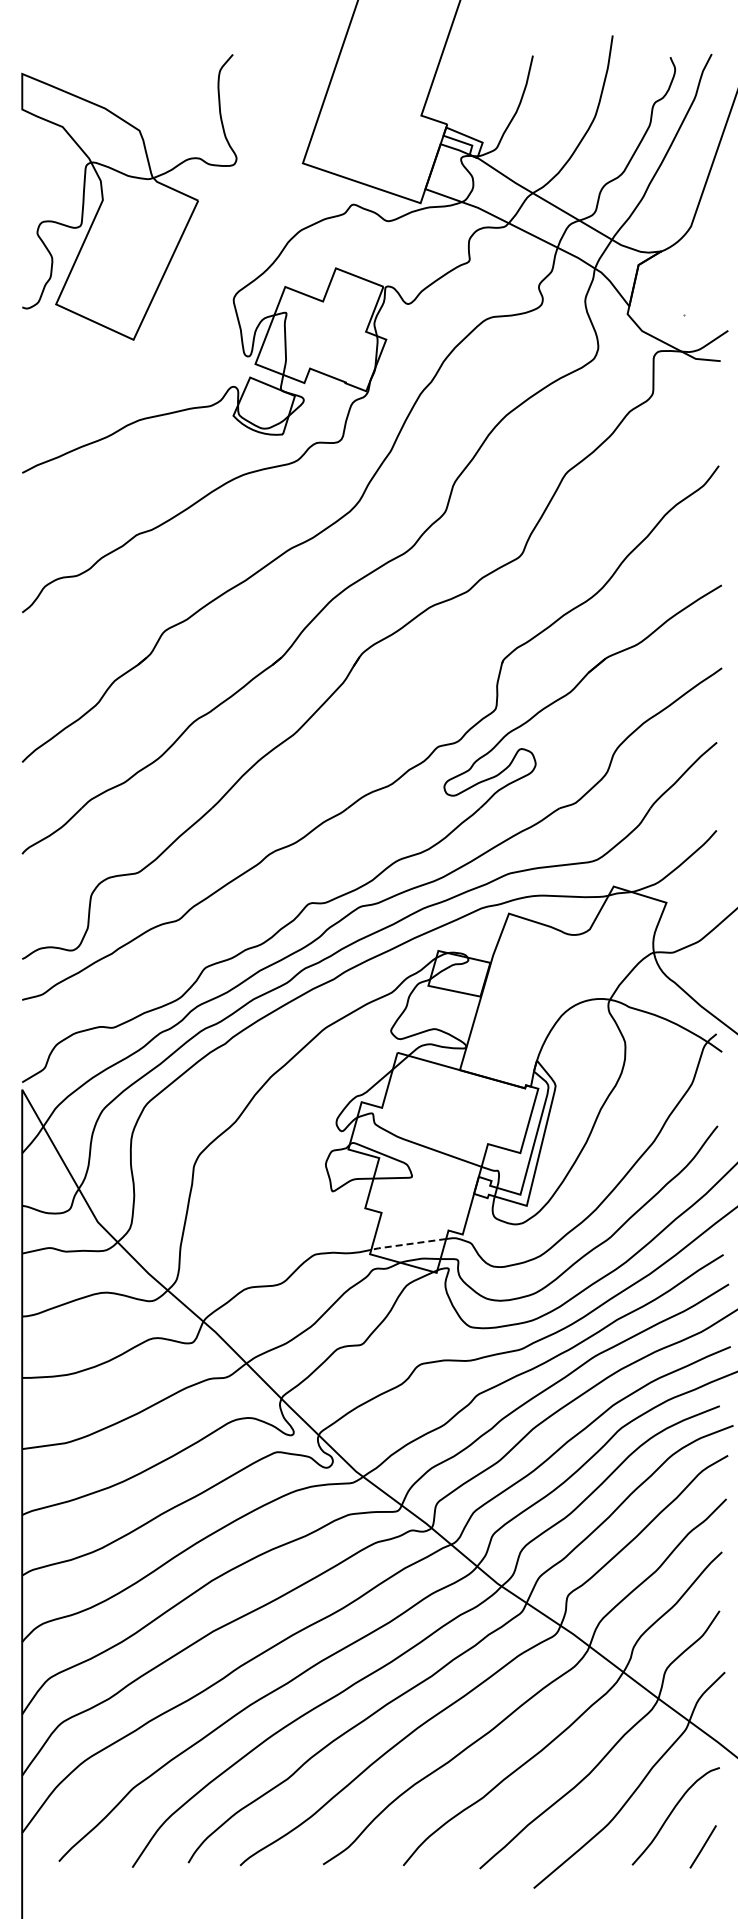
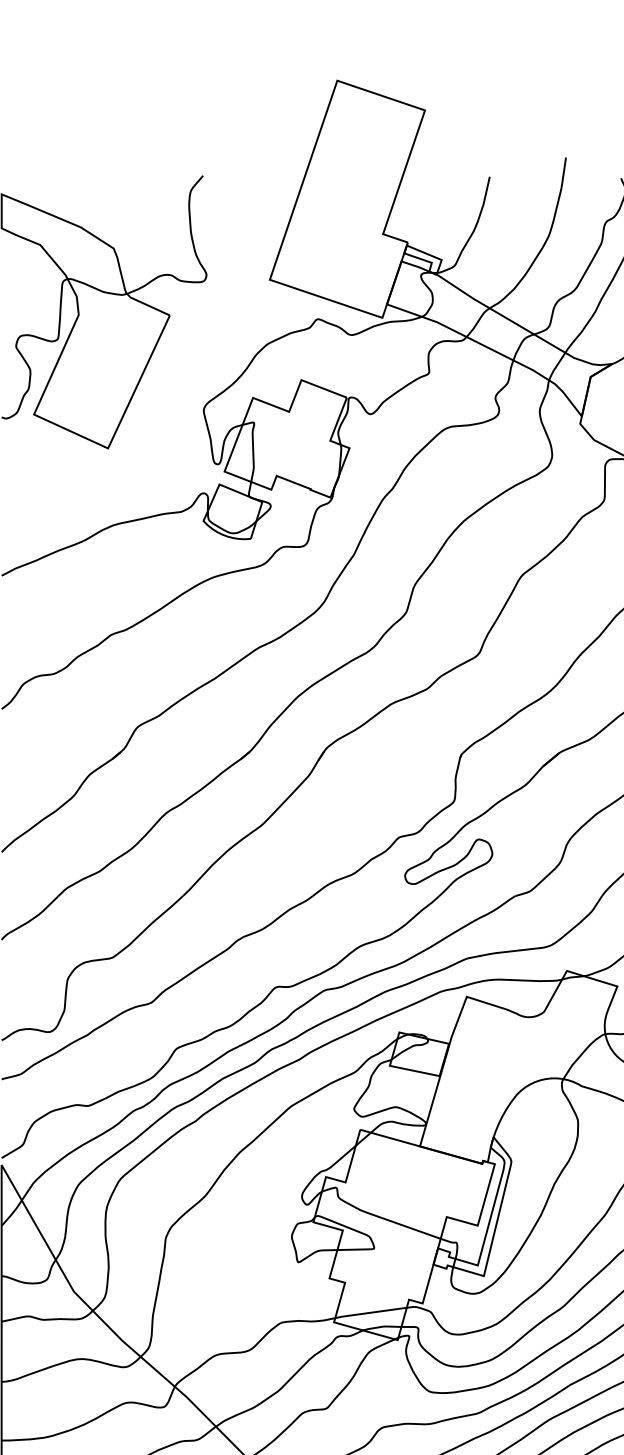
line: (408, 1244) -> (370, 1313), dashed -> solid

